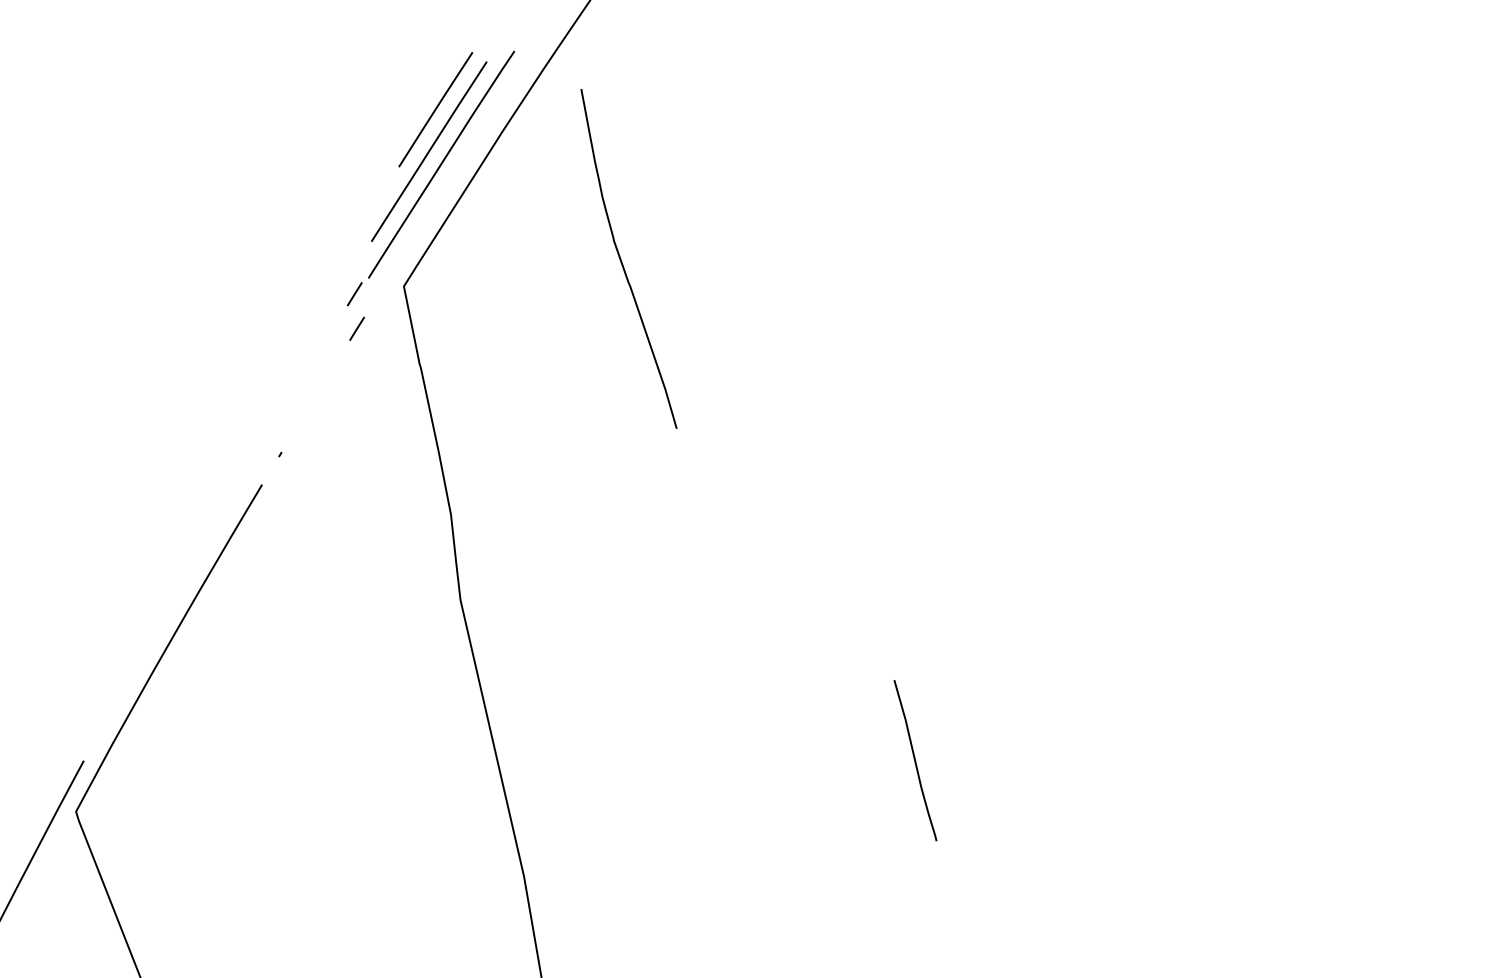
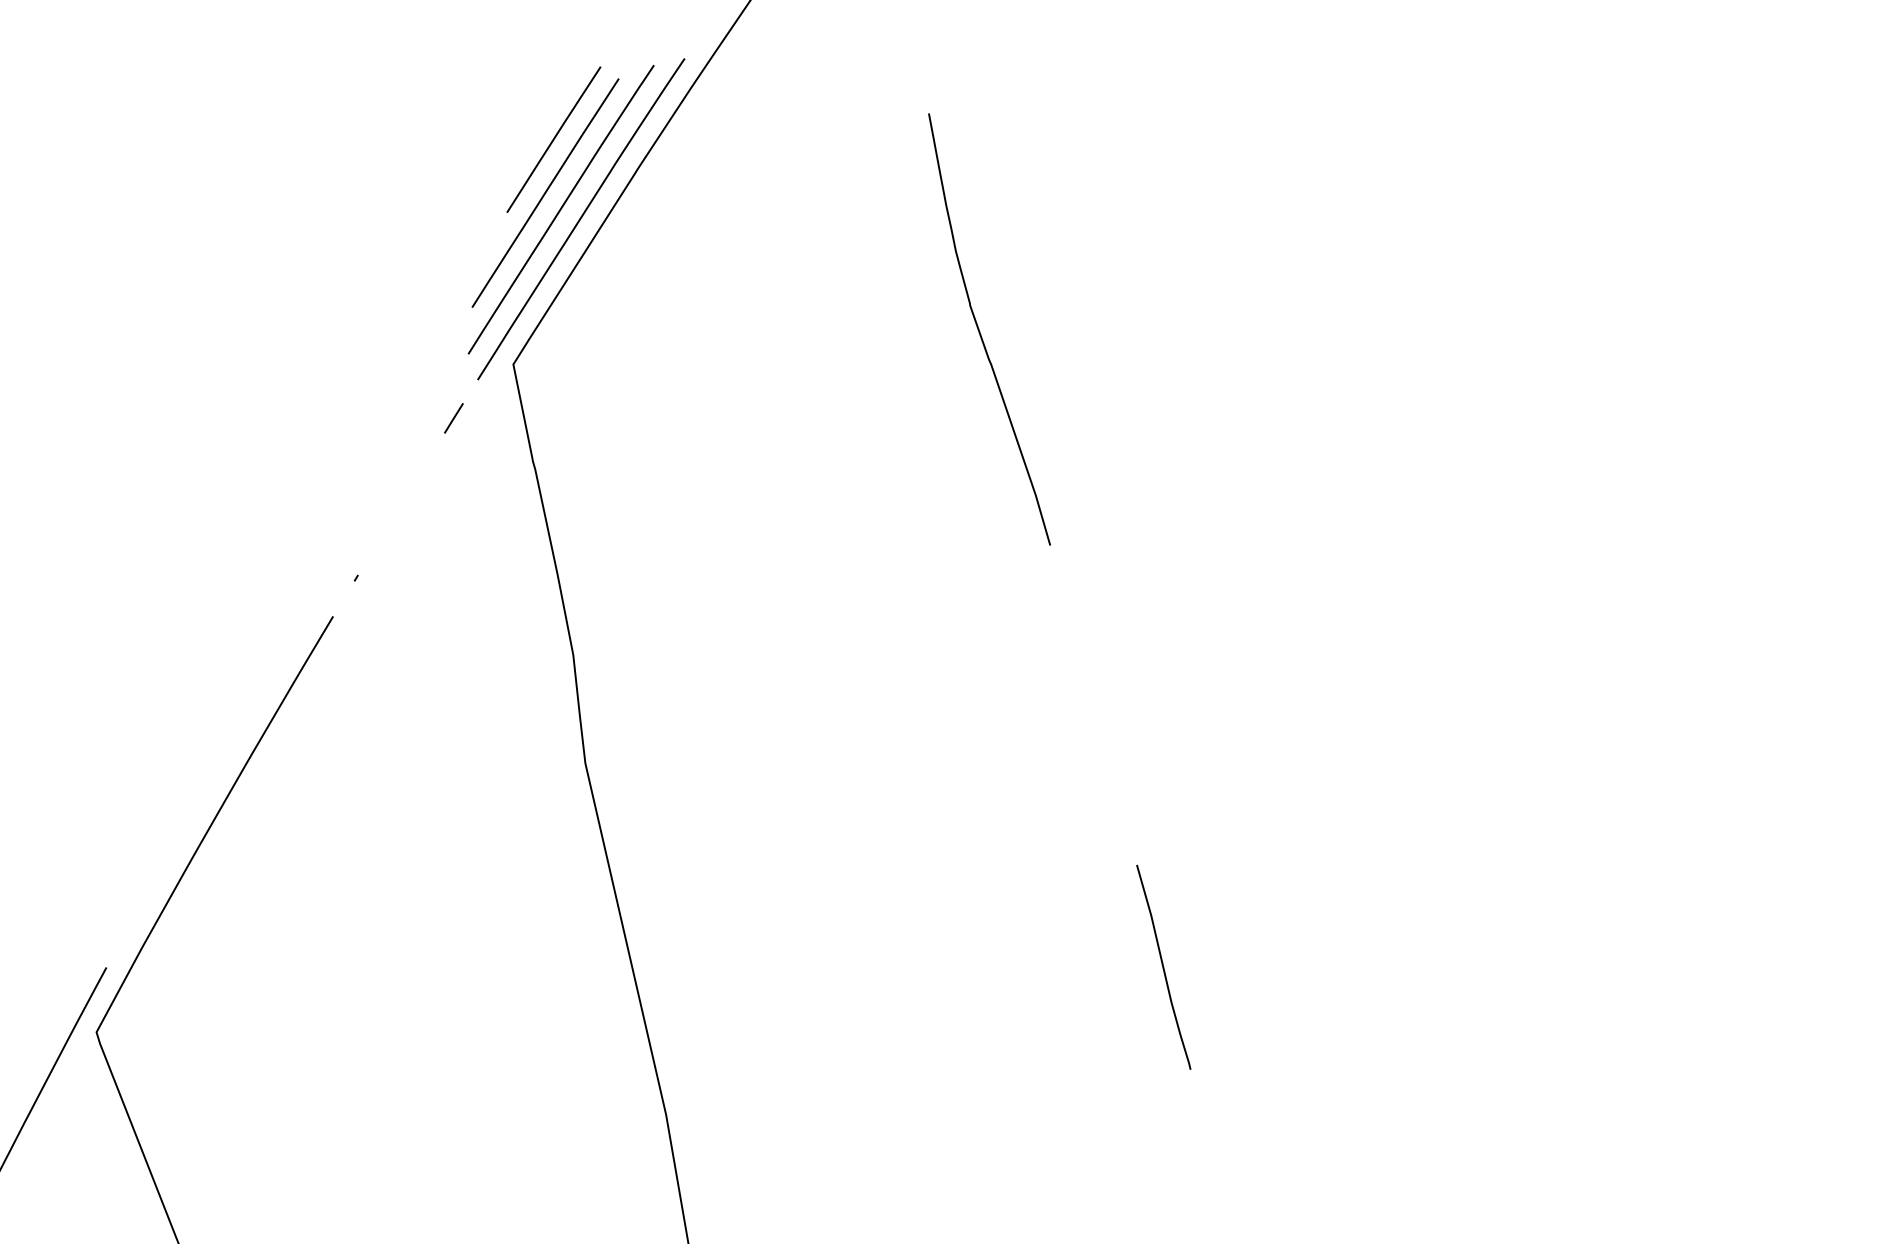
curve: (457, 172) -> (581, 219), added
curve: (621, 260) -> (980, 331), moved
line: (354, 294) -> (450, 374), removed

